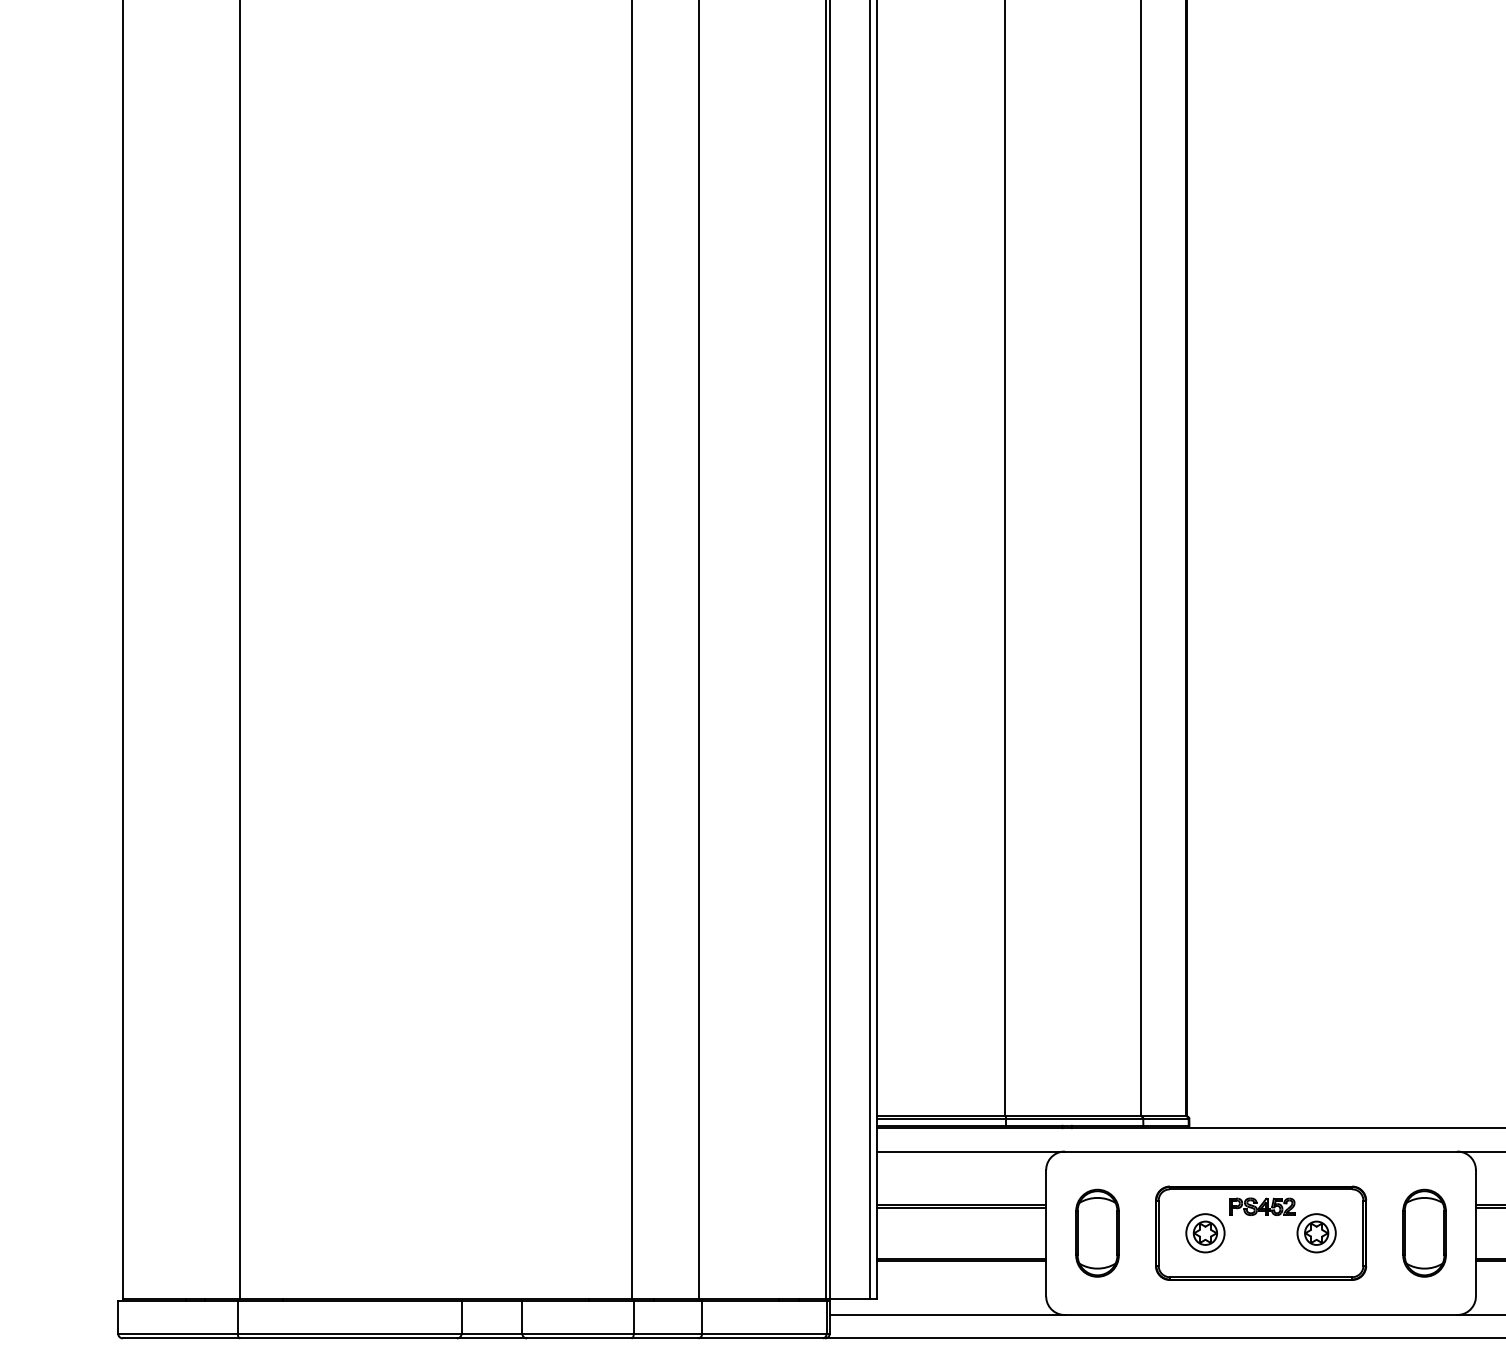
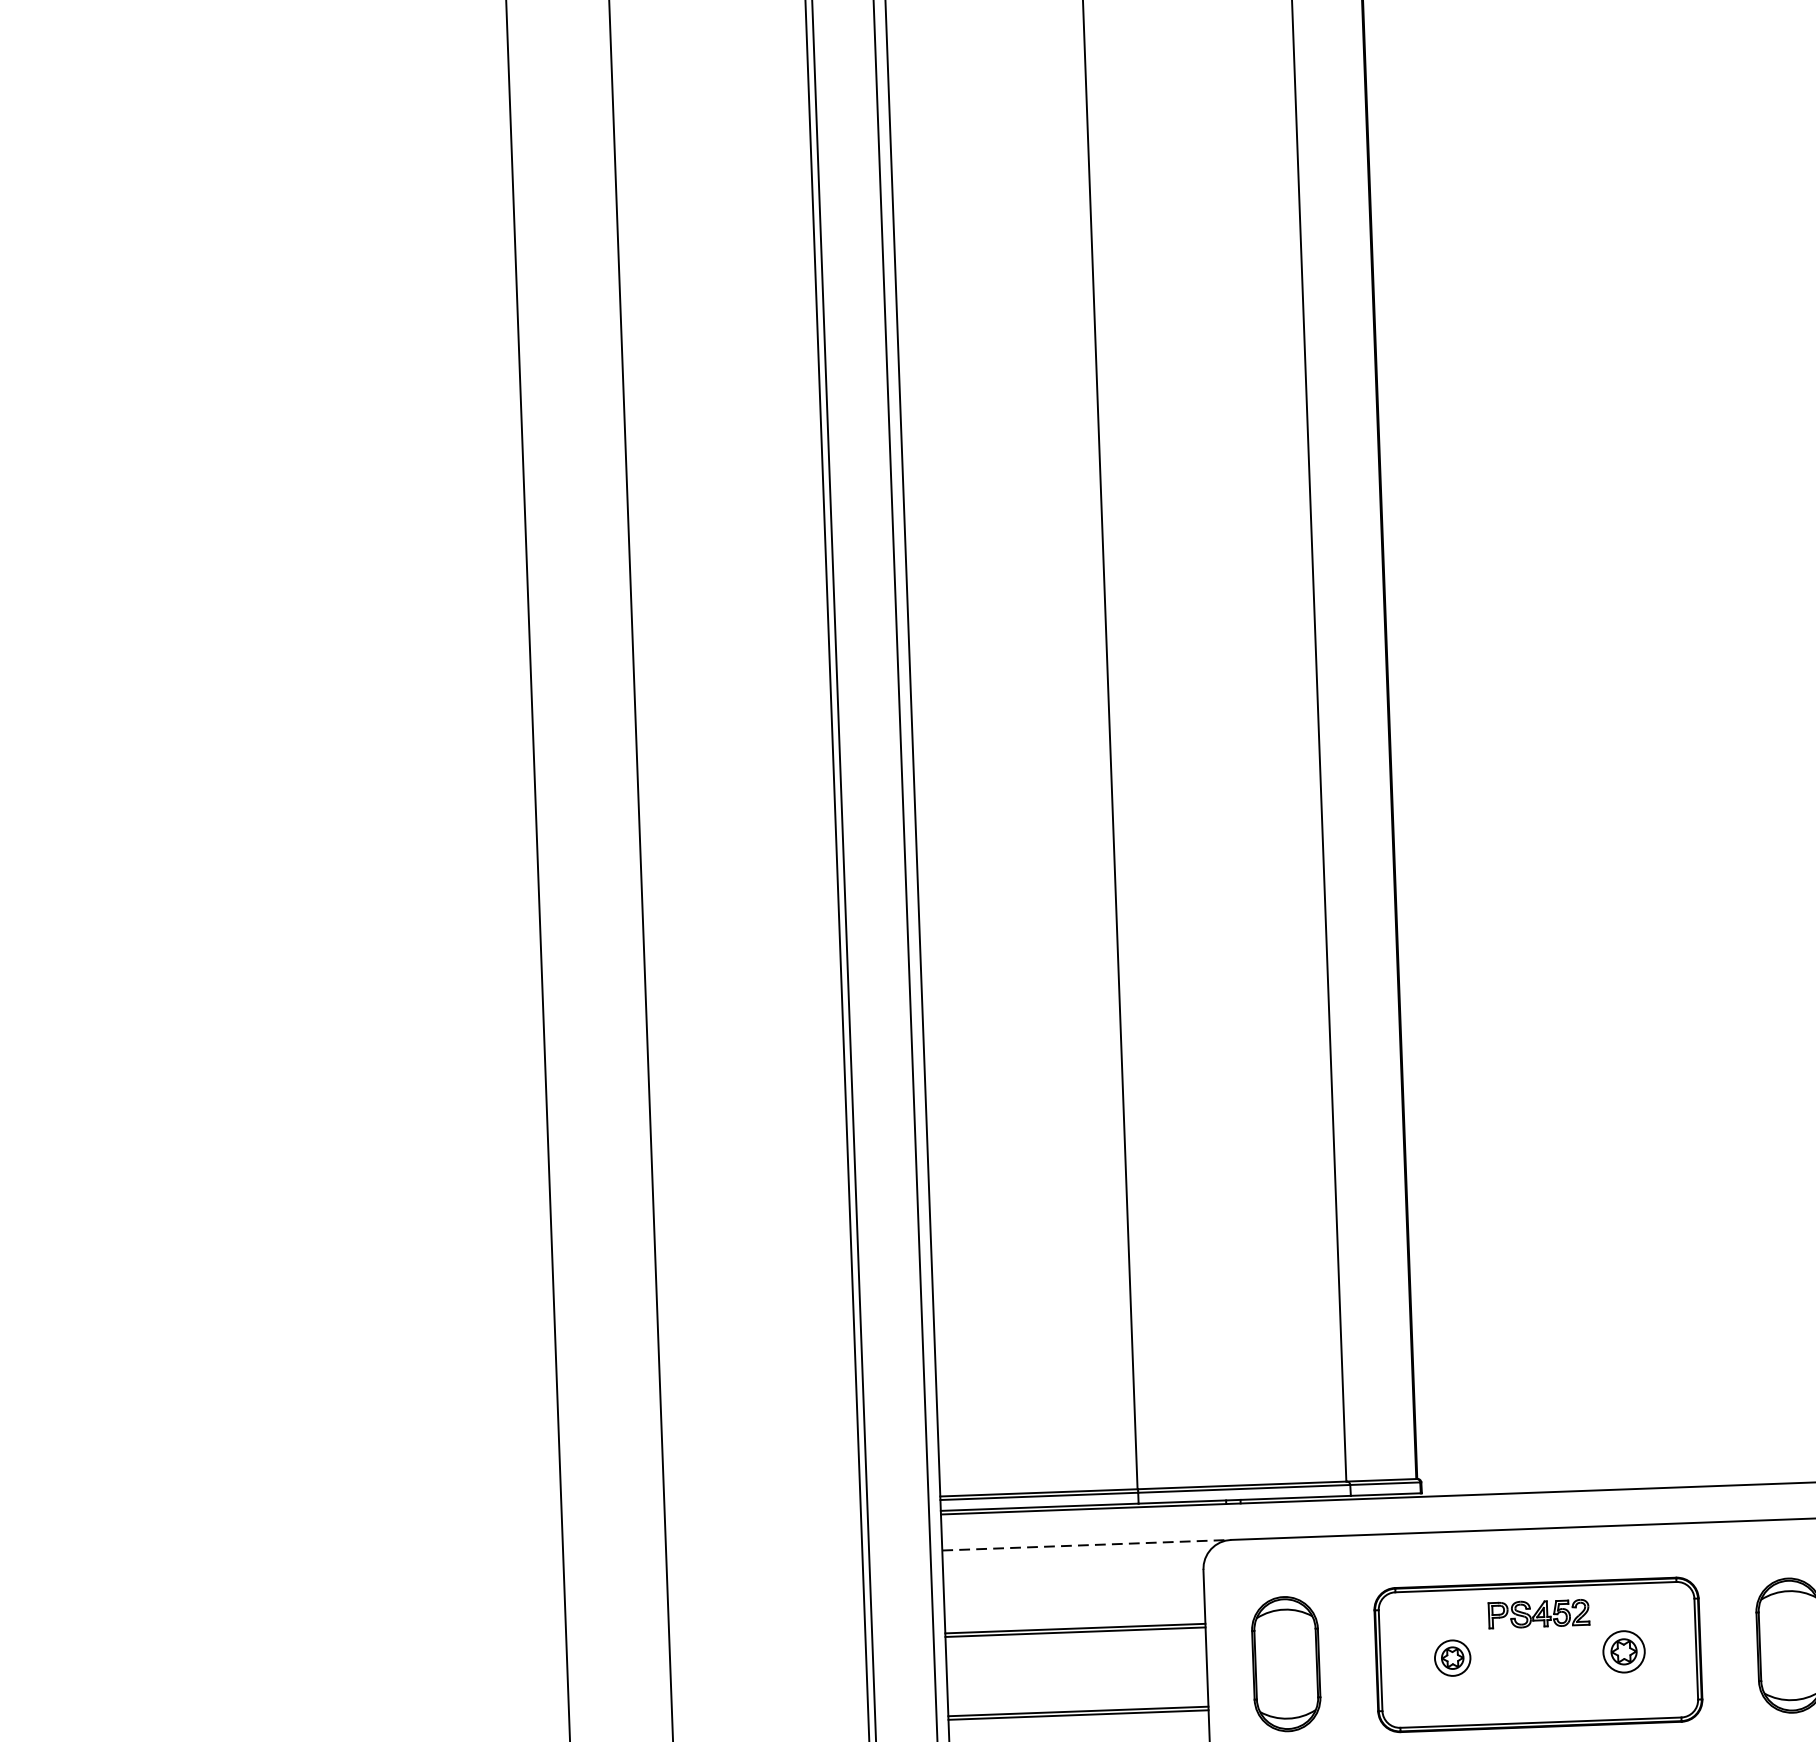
line: (971, 1151) -> (1087, 1545), solid -> dashed
part: (1205, 1233) -> (1452, 1658), size x0.6
part: (1316, 1233) -> (1623, 1652), size x0.7

